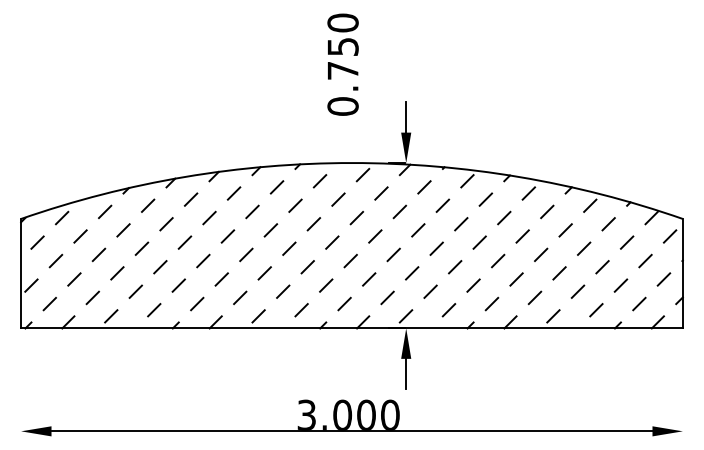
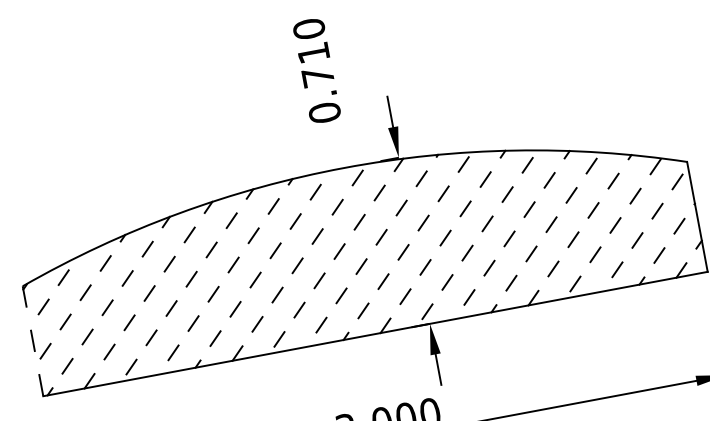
text: (342, 46) -> (312, 52), 0.750 -> 0.710
line: (21, 273) -> (33, 340), solid -> dashed

